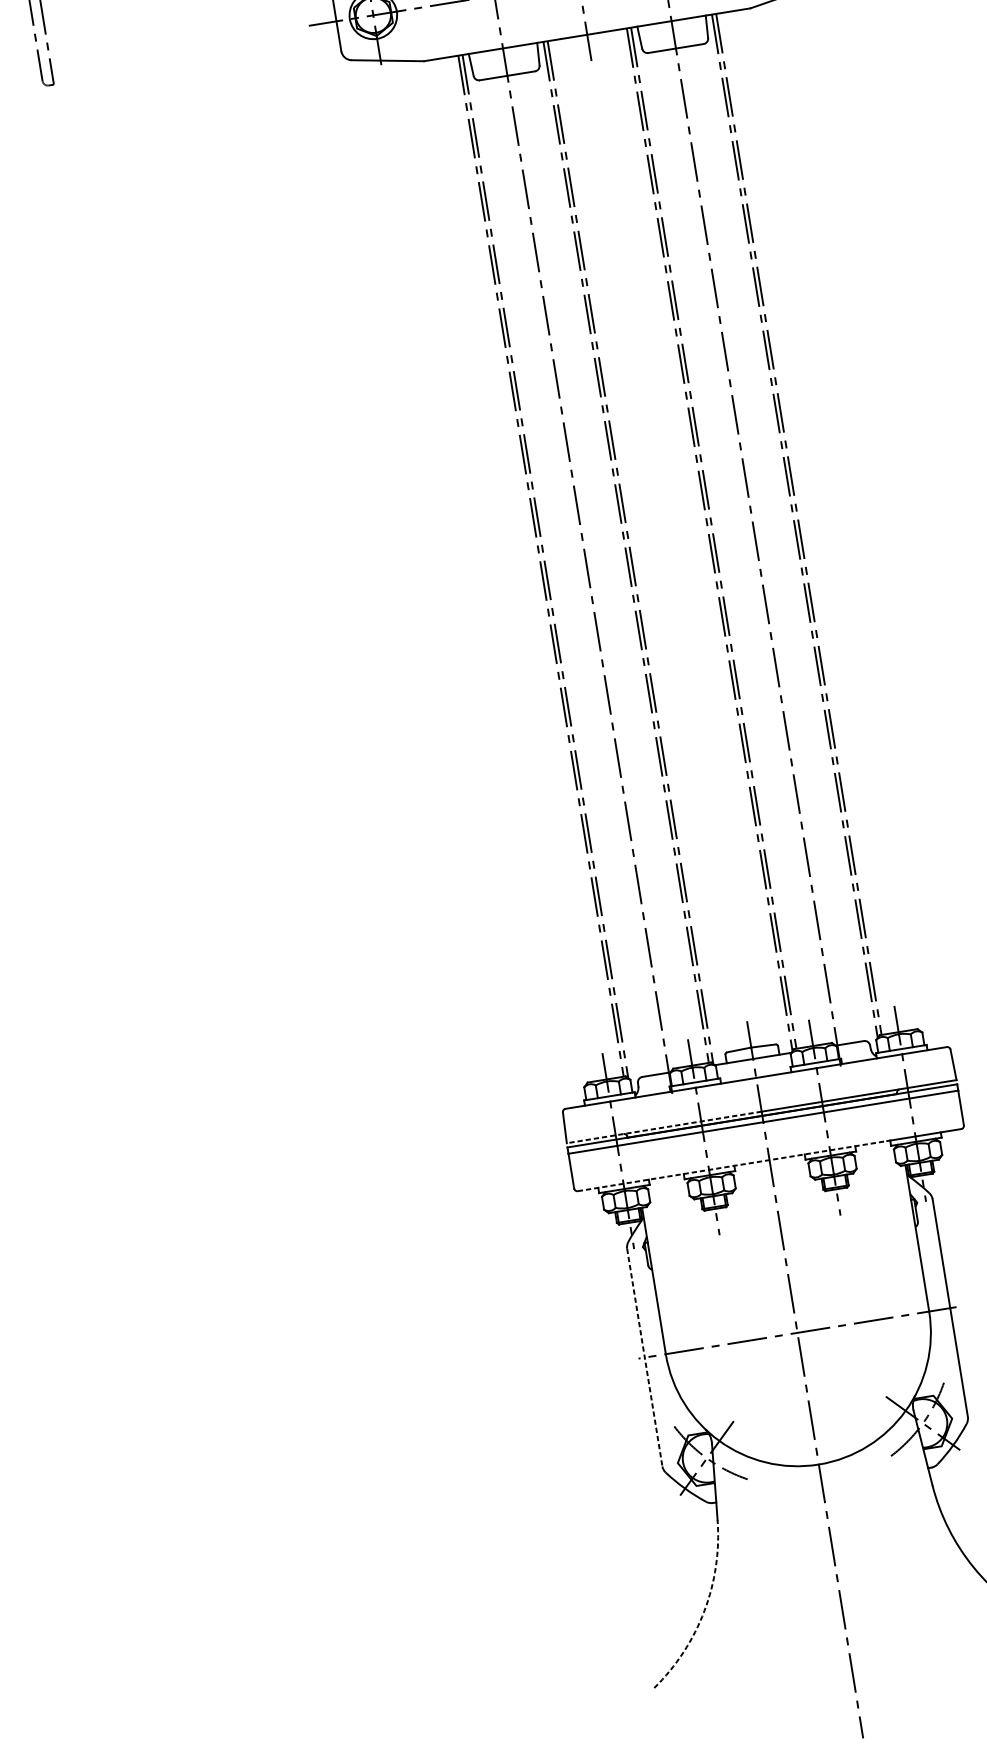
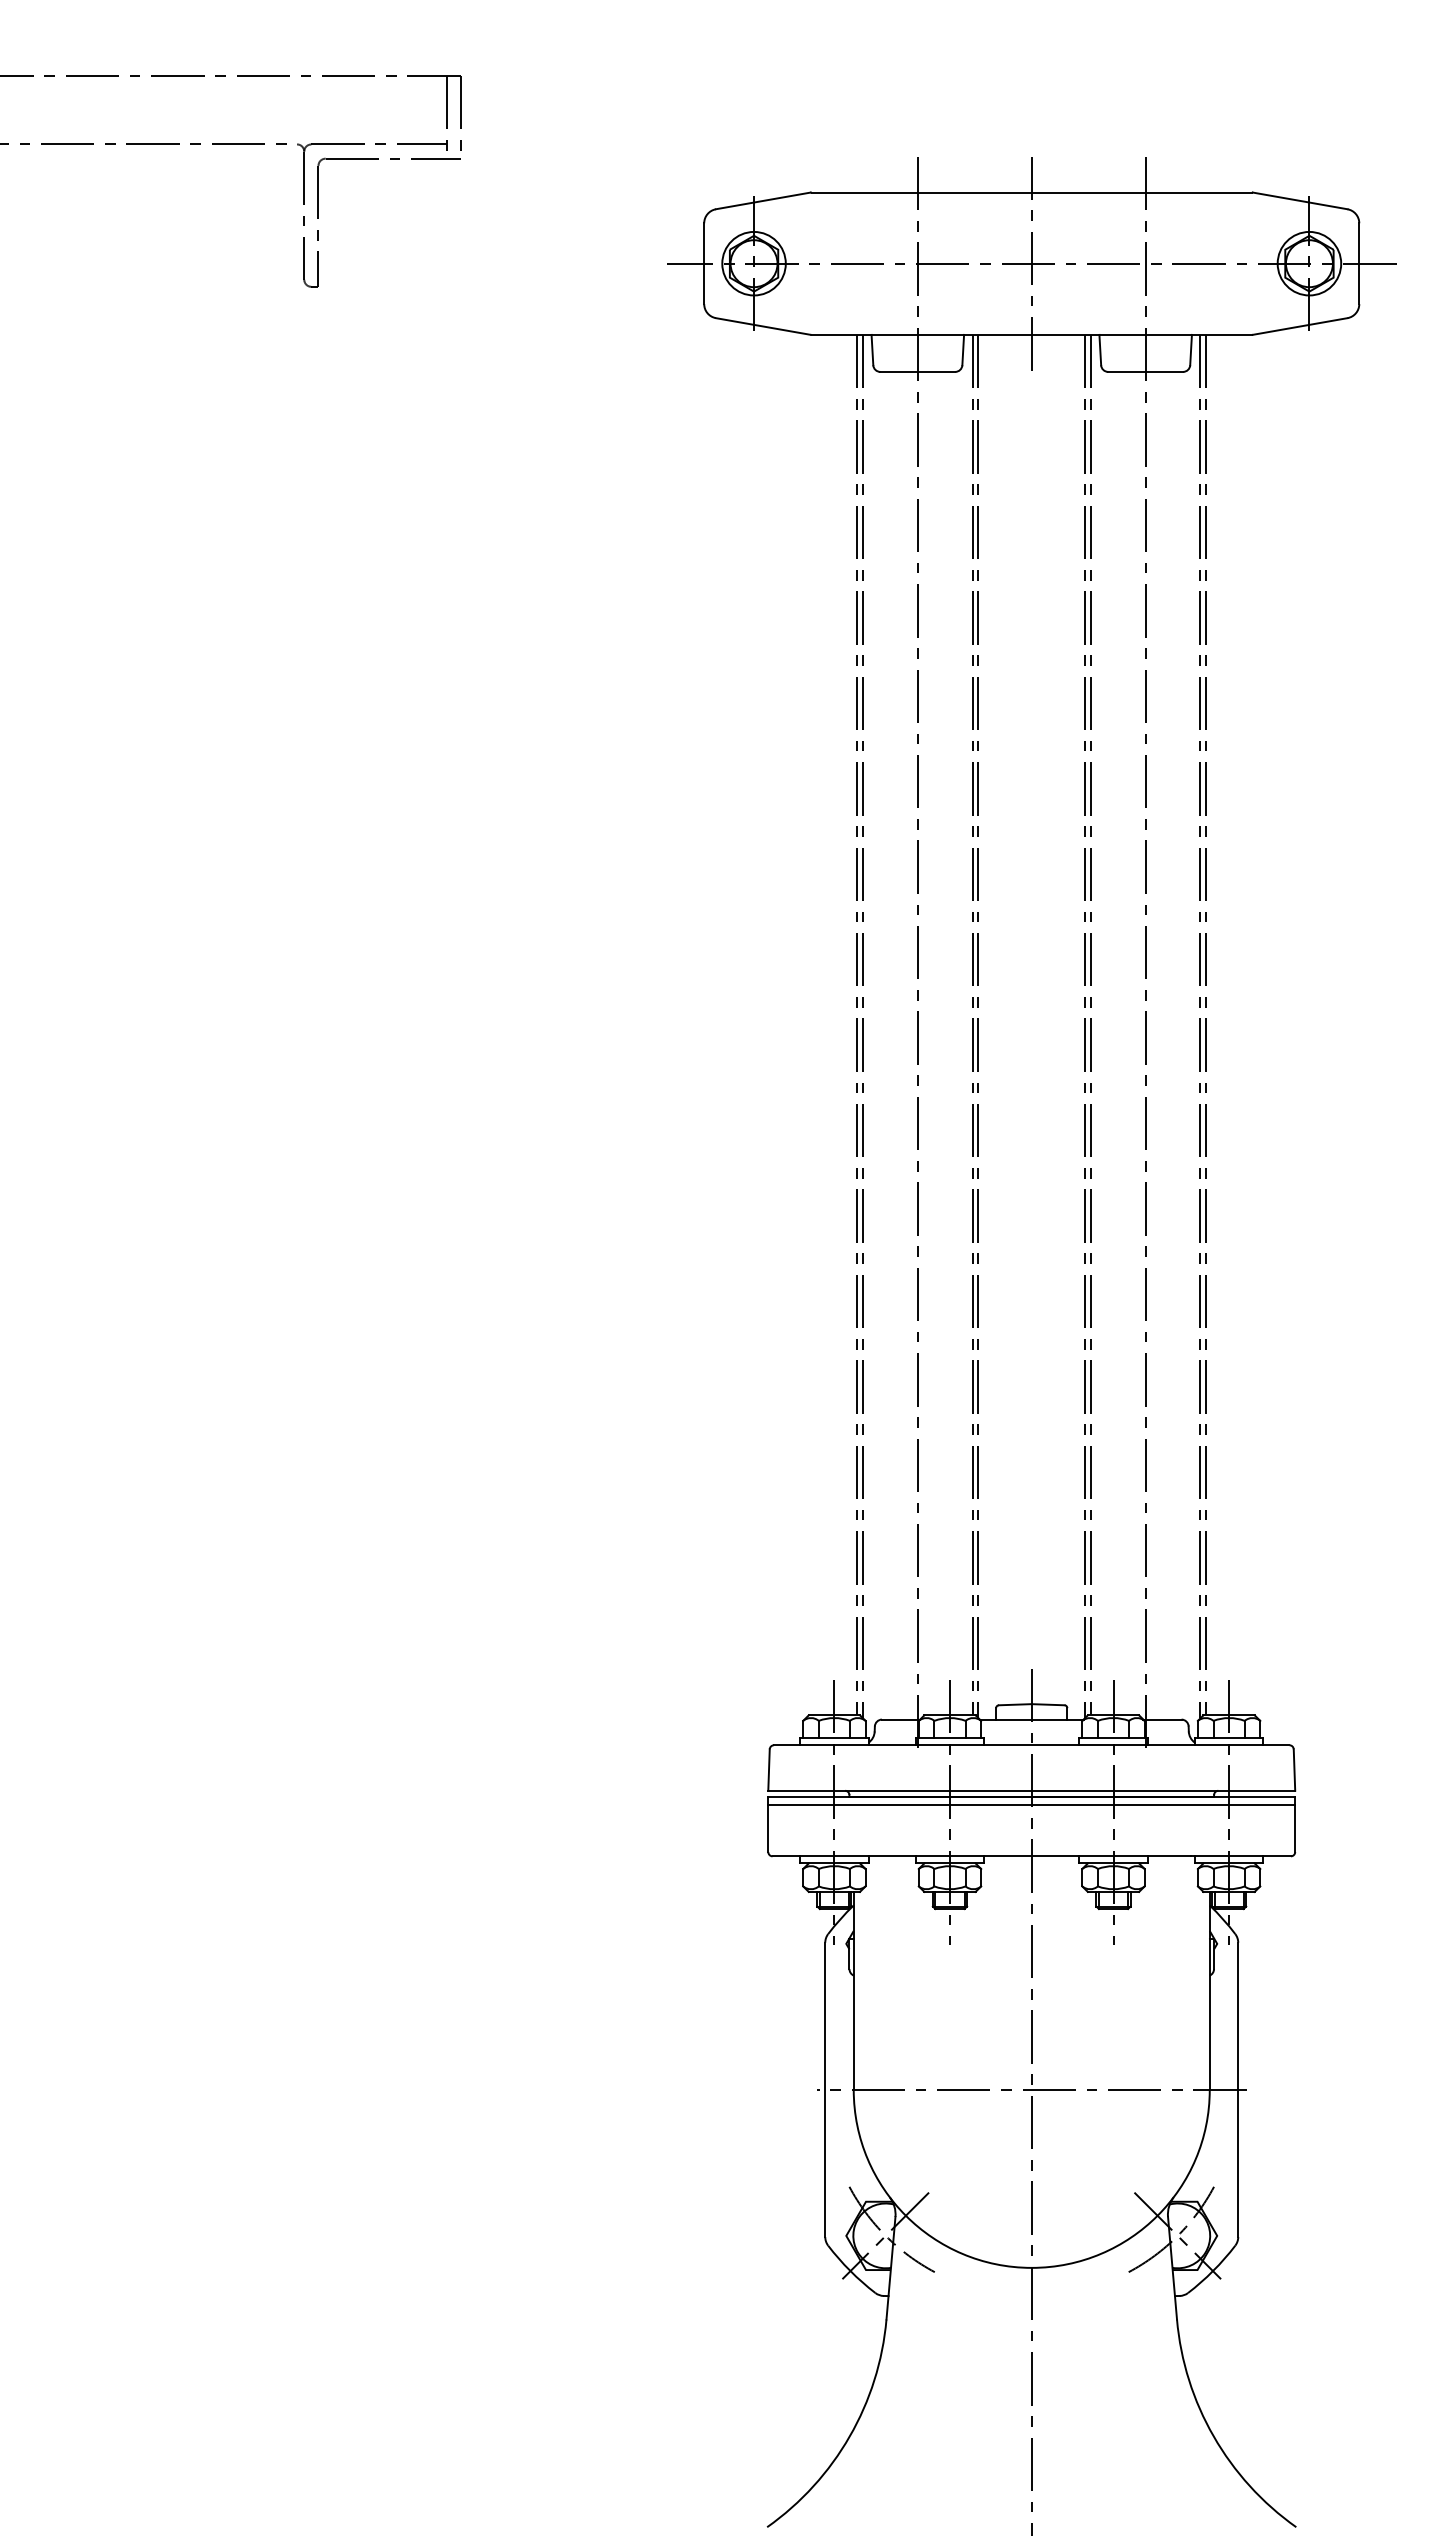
line: (664, 1127) -> (900, 1790), dashed -> solid
line: (733, 1166) -> (982, 1856), dashed -> solid
line: (645, 1358) -> (825, 2090), dashed -> solid
arc: (704, 1611) -> (849, 2436), dashed -> solid

